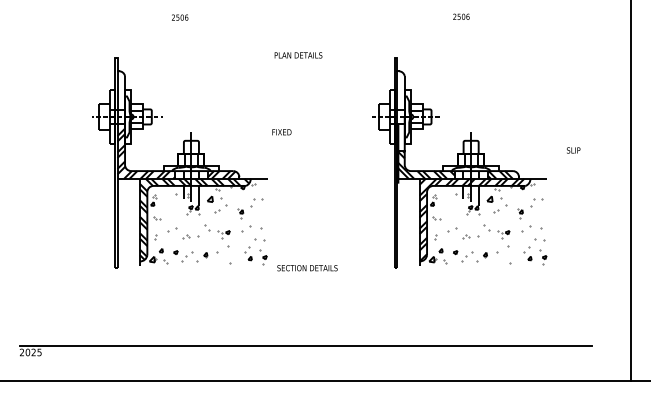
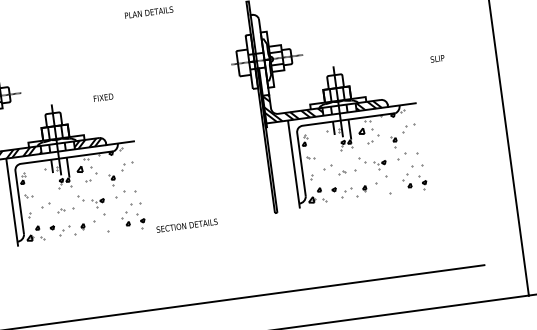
text: (281, 132) -> (103, 97), moved
text: (573, 150) -> (437, 58), moved
hatch: (195, 218) -> (67, 190), removed
hatch: (471, 219) -> (345, 154), removed

